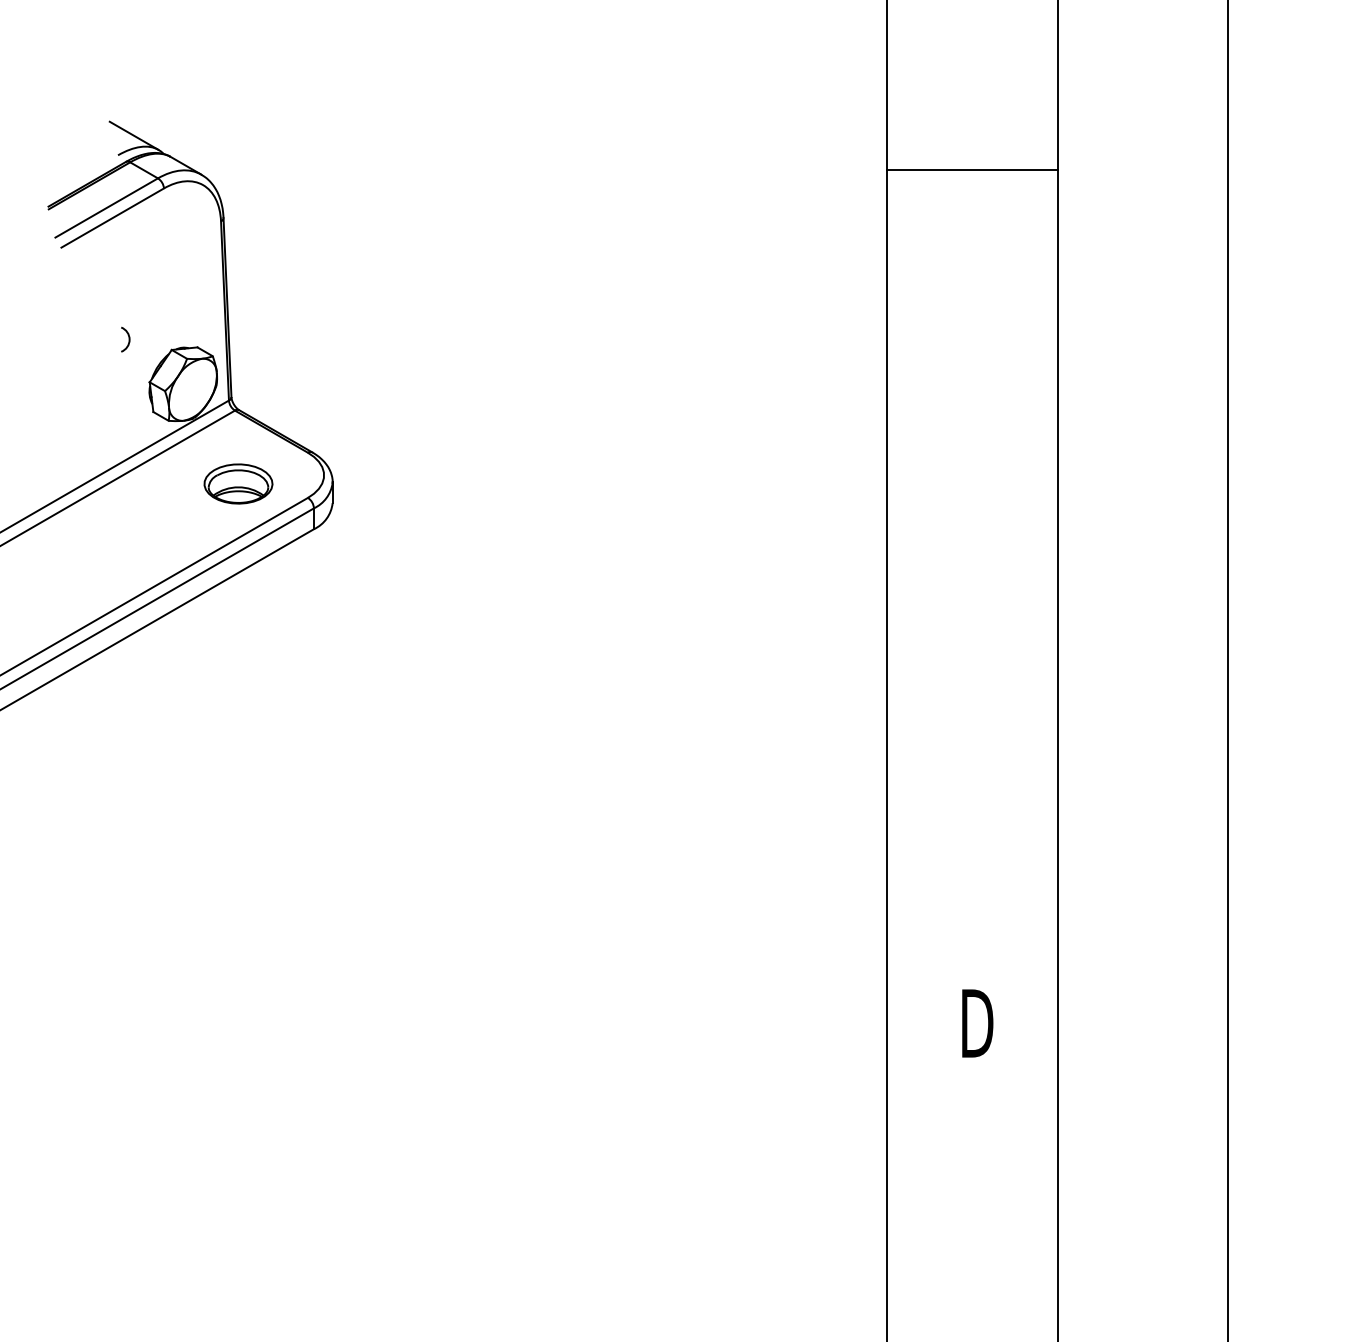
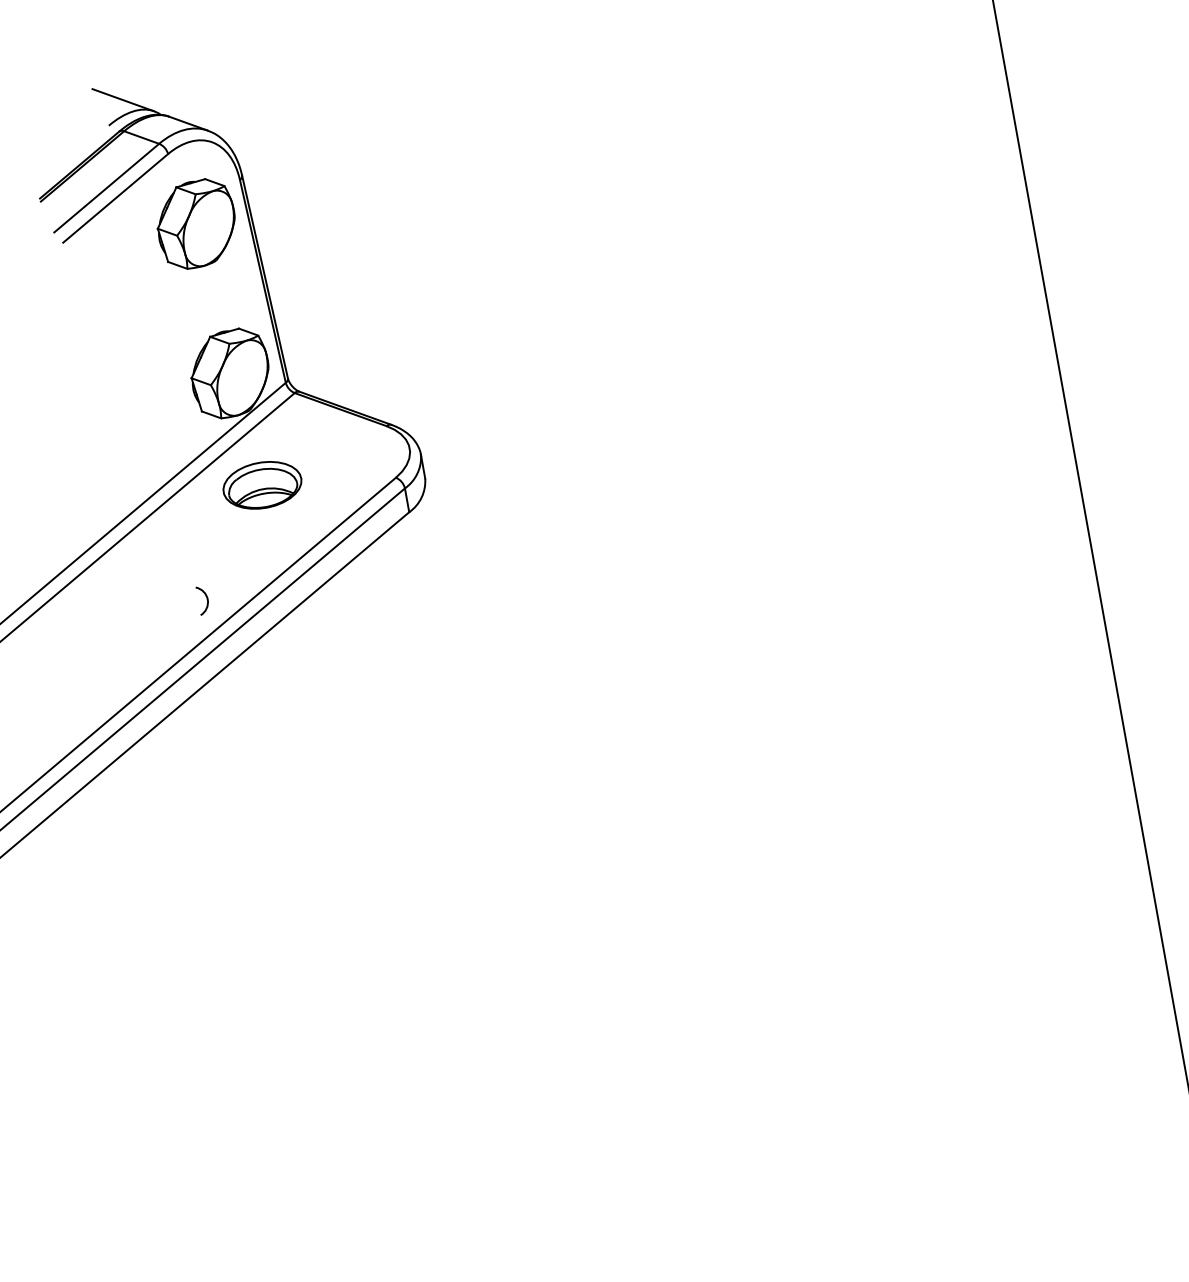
part: (177, 251) -> (196, 223), added
arc: (128, 339) -> (206, 599), moved
part: (238, 483) -> (262, 484), moved

